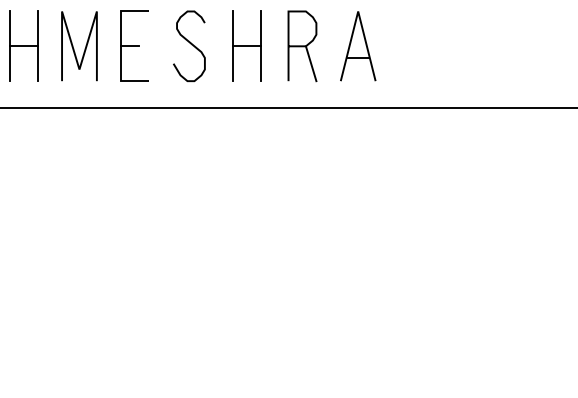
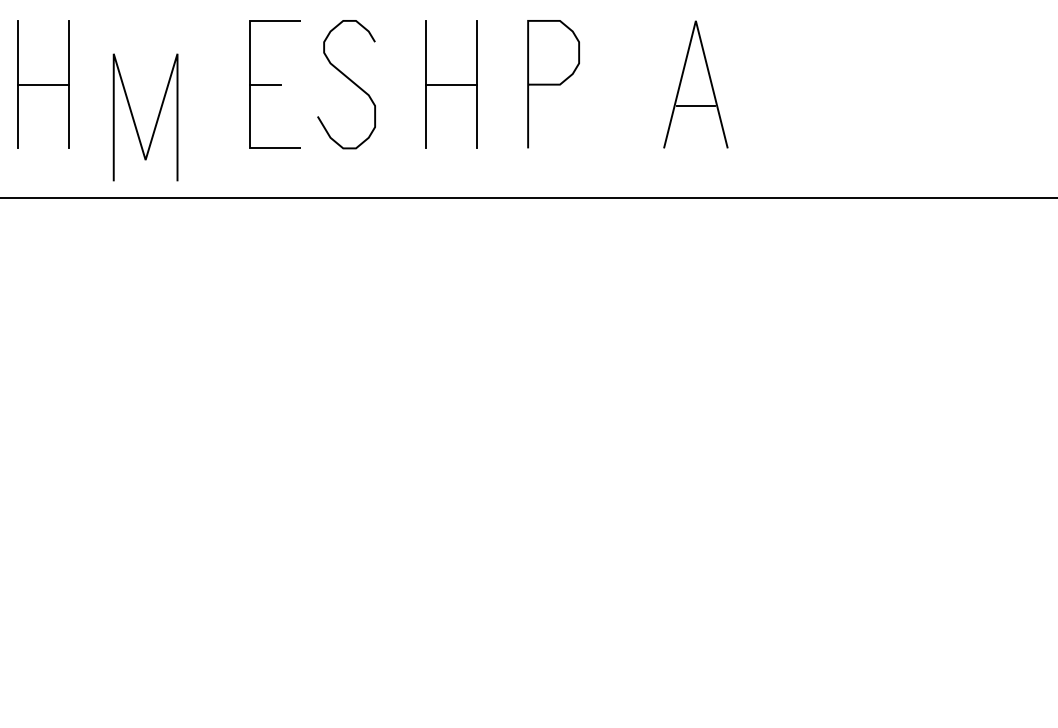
part: (134, 45) -> (273, 83), moved
part: (358, 46) -> (696, 84), moved
line: (74, 48) -> (136, 121), moved
line: (310, 63) -> (568, 116), removed

